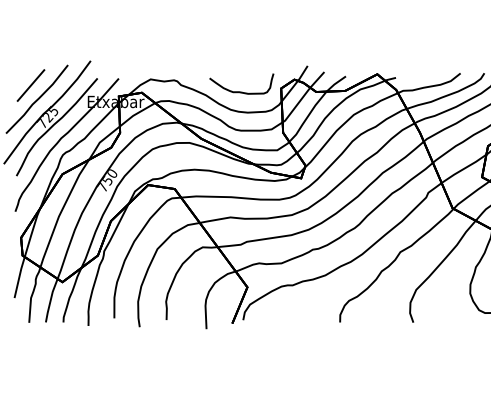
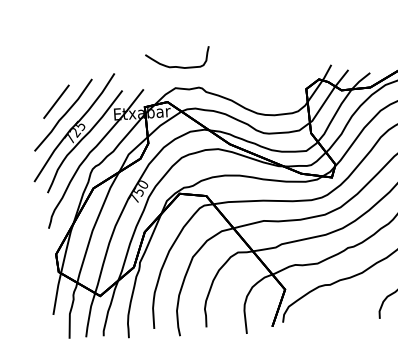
curve: (241, 91) -> (177, 66), moved

